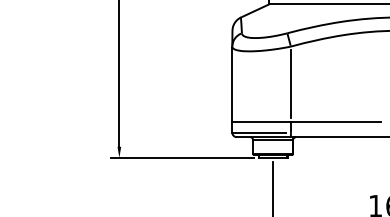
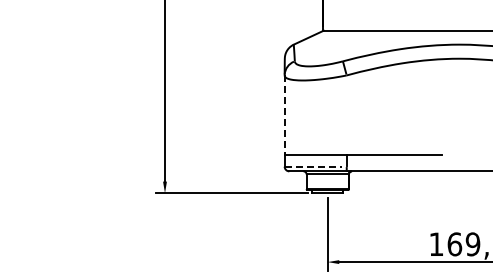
line: (232, 84) -> (284, 115), solid -> dashed
line: (290, 84) -> (346, 115), removed
line: (259, 132) -> (313, 166), solid -> dashed

